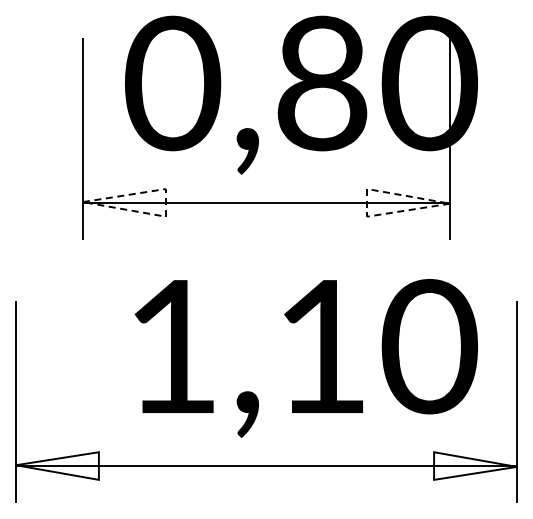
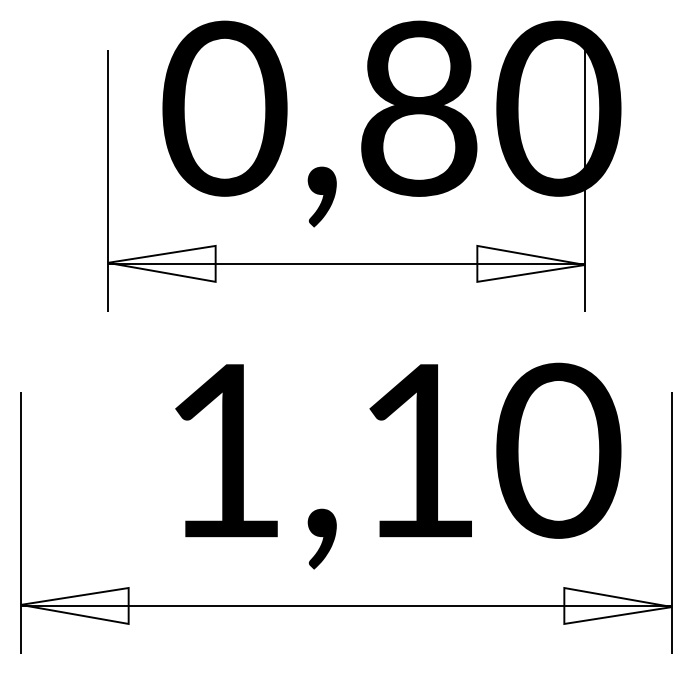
line: (367, 201) -> (477, 262), dashed -> solid
line: (165, 203) -> (215, 264), dashed -> solid

